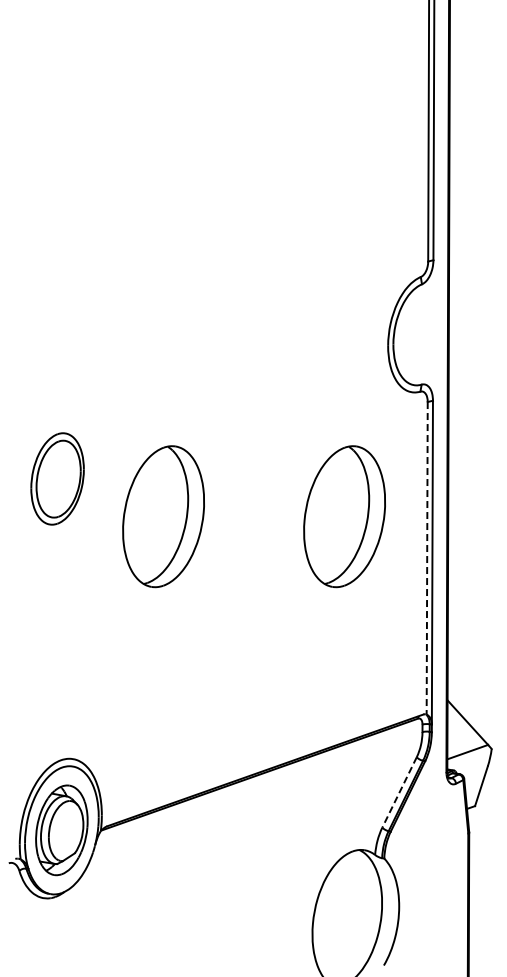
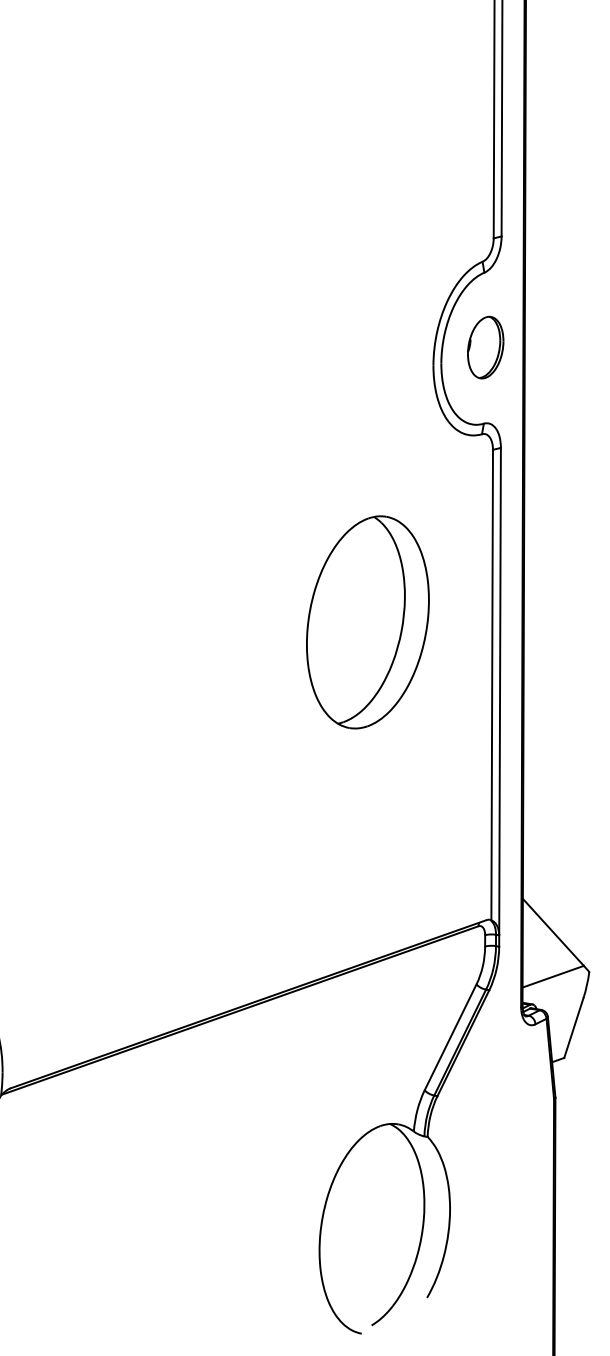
part: (422, 333) -> (485, 346), added
part: (163, 516) -> (95, 622), removed
line: (427, 558) -> (492, 685), dashed -> solid
line: (399, 792) -> (450, 1037), dashed -> solid

